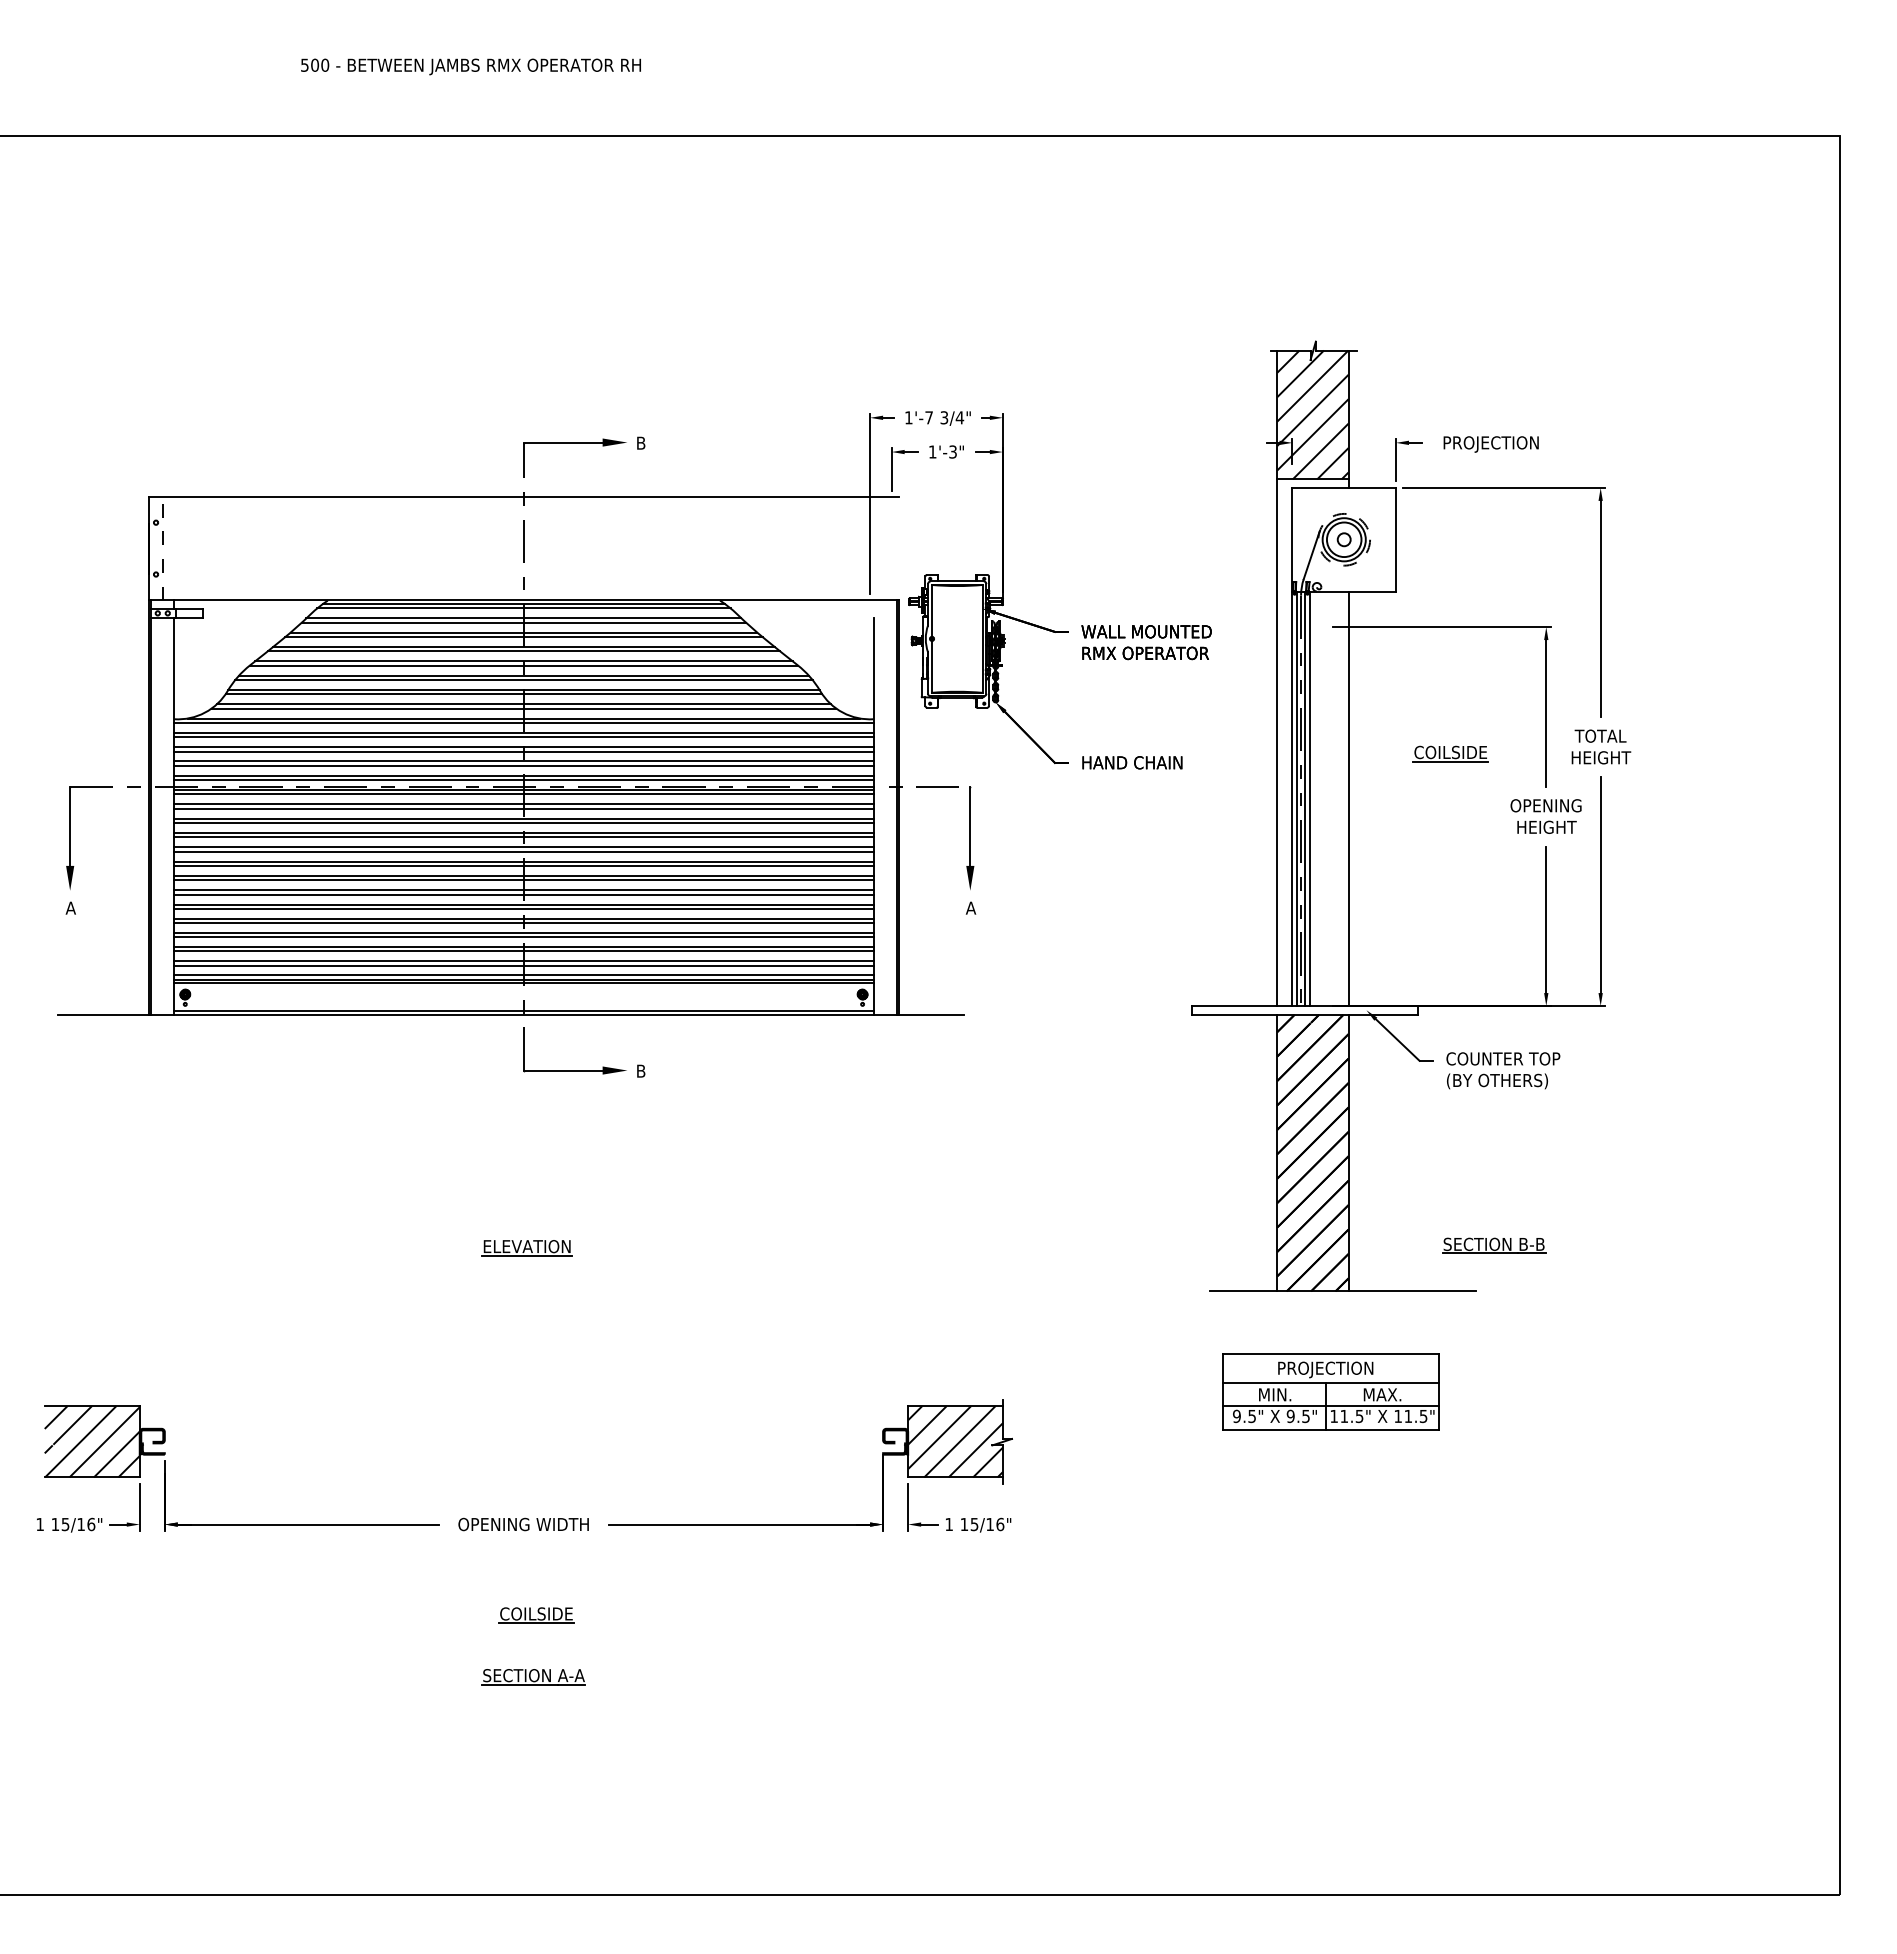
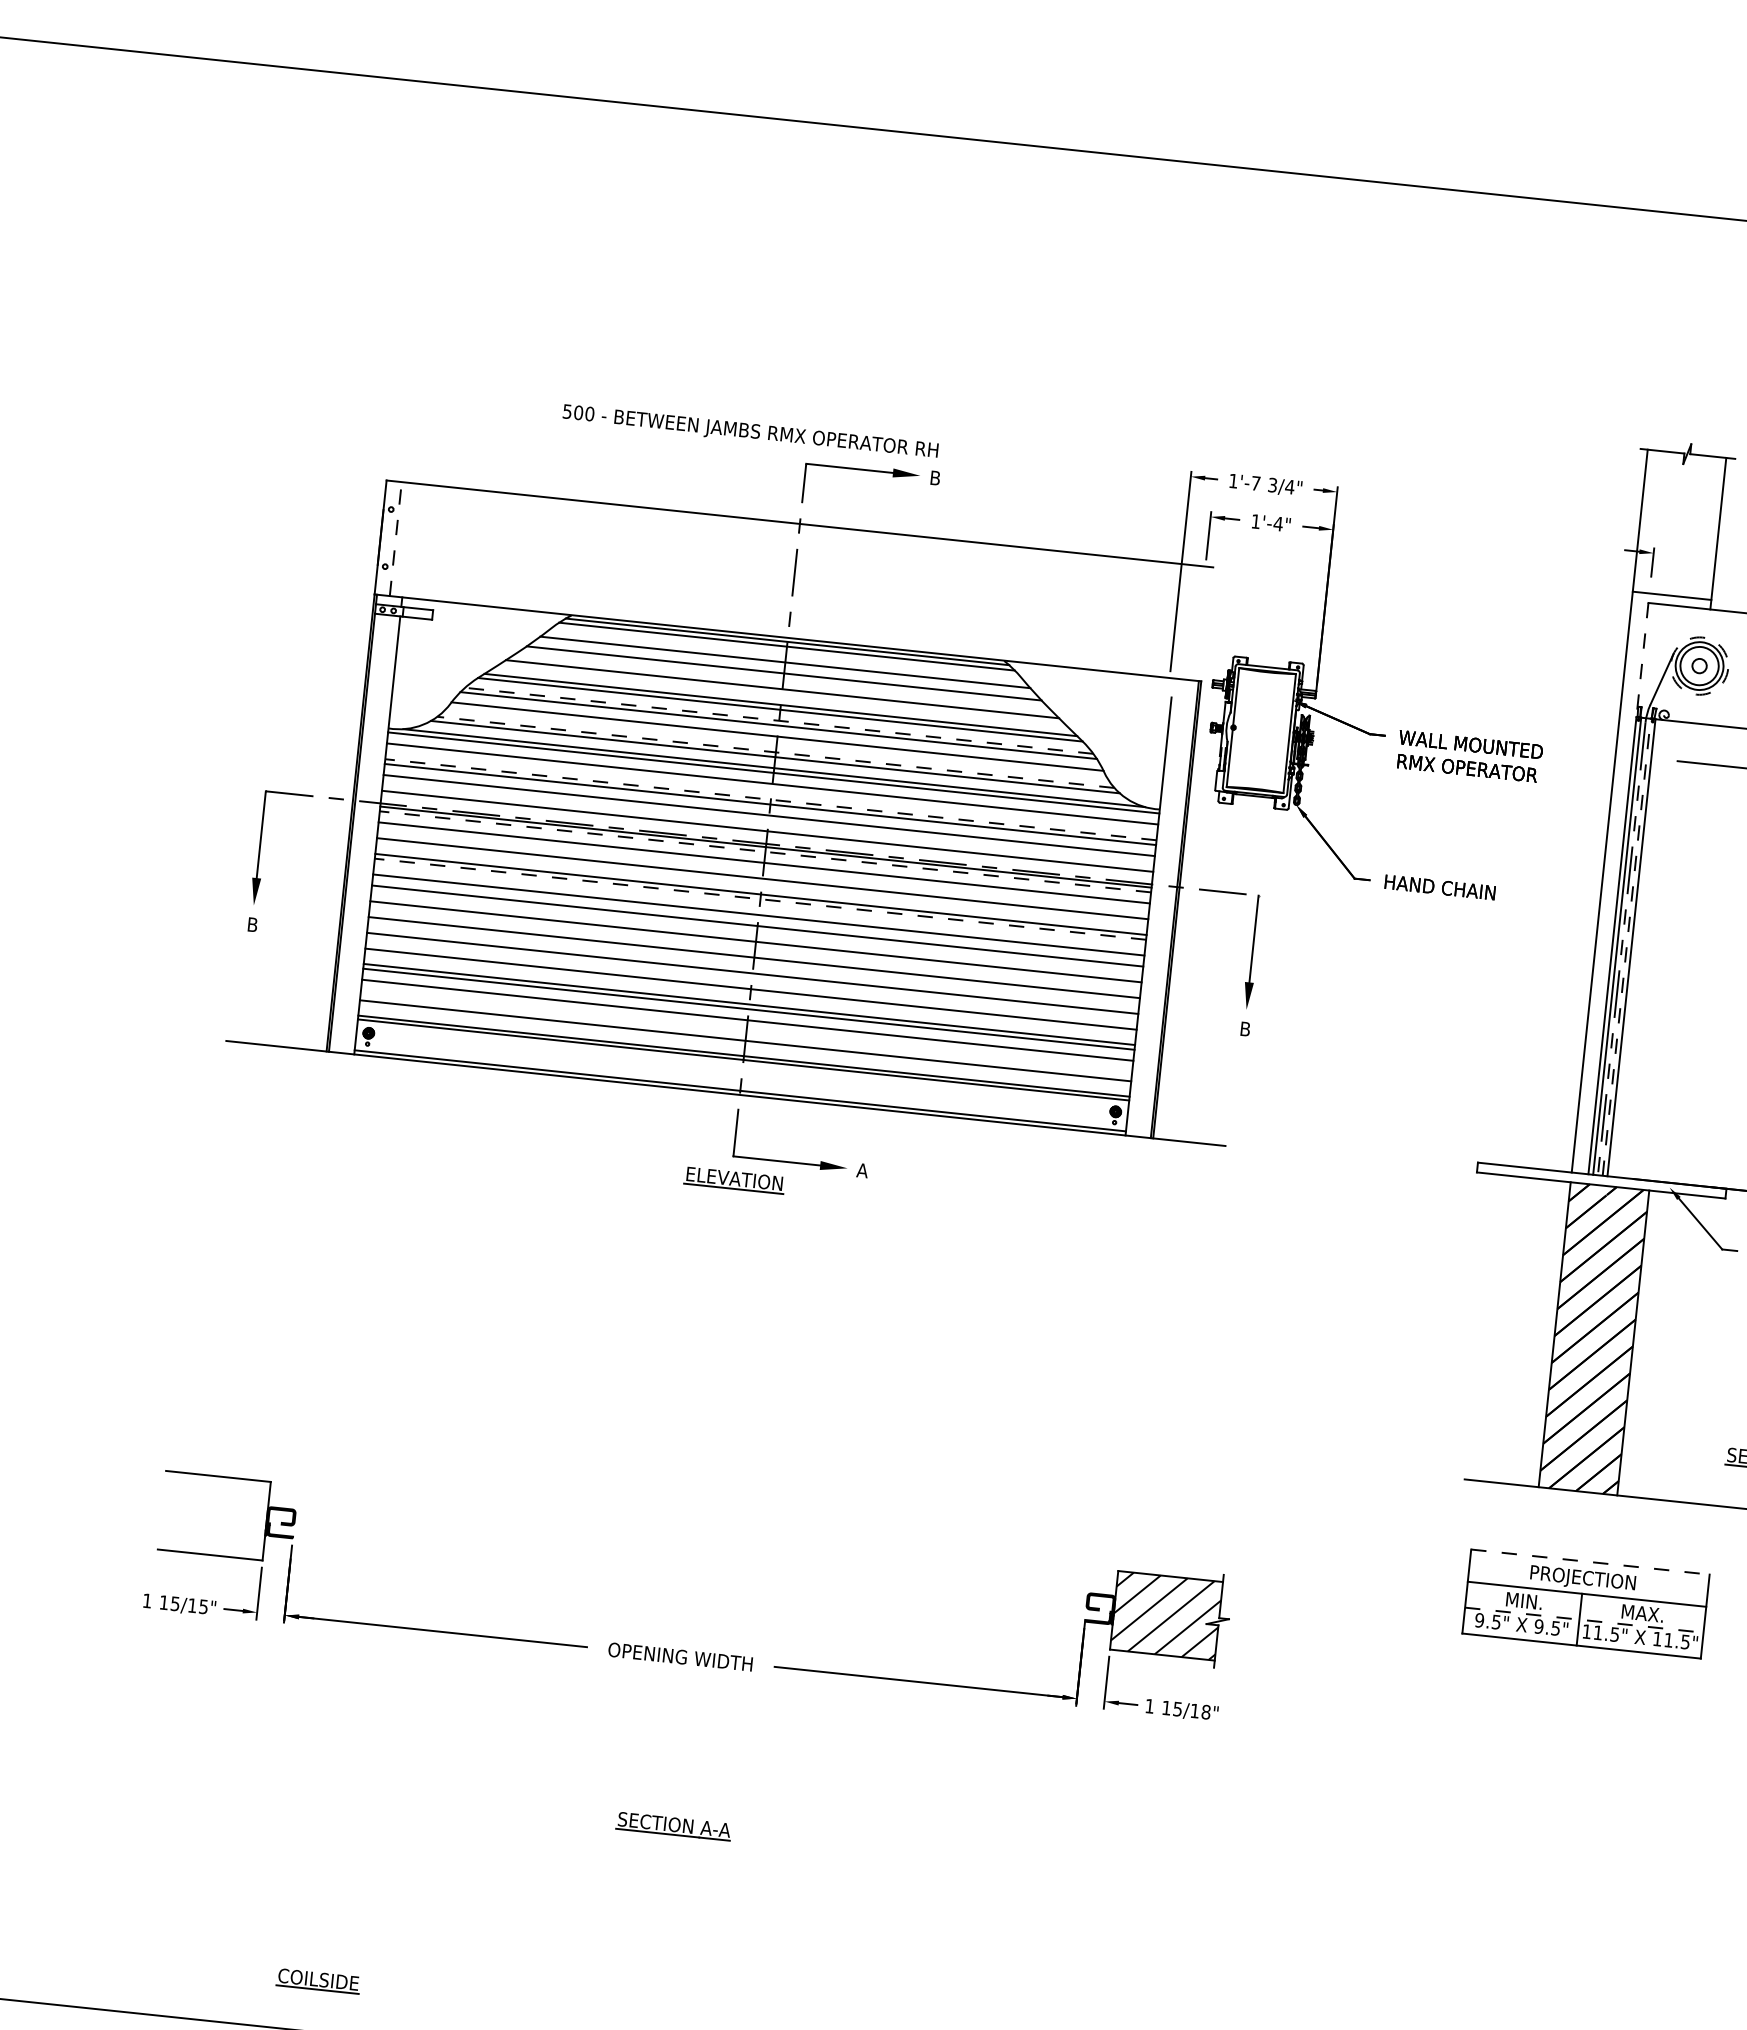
text: (470, 66) -> (749, 432), moved
hatch: (1312, 414) -> (1679, 524), removed
text: (952, 451) -> (1277, 523), 1'-3" -> 1'-4"
line: (1292, 539) -> (1642, 659), solid -> dashed
line: (523, 618) -> (785, 657), removed
line: (523, 636) -> (783, 677), removed
line: (523, 651) -> (781, 694), removed
line: (523, 675) -> (778, 720), solid -> dashed
line: (523, 694) -> (776, 741), removed
line: (523, 704) -> (775, 752), solid -> dashed
line: (523, 737) -> (771, 789), removed
line: (523, 747) -> (770, 800), solid -> dashed
line: (523, 765) -> (768, 819), removed
line: (523, 780) -> (766, 836), removed
line: (523, 794) -> (764, 851), solid -> dashed
line: (1305, 798) -> (1626, 946), solid -> dashed
line: (1348, 798) -> (1674, 951), removed
line: (523, 808) -> (763, 867), removed
line: (523, 823) -> (761, 883), removed
line: (523, 837) -> (759, 899), solid -> dashed
line: (523, 847) -> (758, 910), removed
line: (523, 866) -> (756, 931), removed
line: (523, 880) -> (754, 946), removed
line: (523, 894) -> (753, 962), removed
text: (70, 907) -> (252, 923), A -> B
text: (970, 907) -> (1244, 1028), A -> B
line: (523, 908) -> (751, 977), removed
line: (523, 923) -> (749, 994), removed
line: (523, 951) -> (746, 1025), removed
line: (523, 961) -> (745, 1036), removed
line: (523, 975) -> (743, 1051), removed
text: (640, 1070) -> (861, 1169), B -> A
part: (526, 1248) -> (733, 1180), moved
line: (1331, 1353) -> (1591, 1562), solid -> dashed
line: (1331, 1406) -> (1585, 1620), solid -> dashed
hatch: (91, 1441) -> (213, 1515), removed
text: (1000, 1523) -> (1206, 1711), 15/16" -> 15/18"
text: (91, 1524) -> (203, 1606), 15/16" -> 15/15"
part: (536, 1615) -> (318, 1981), moved

